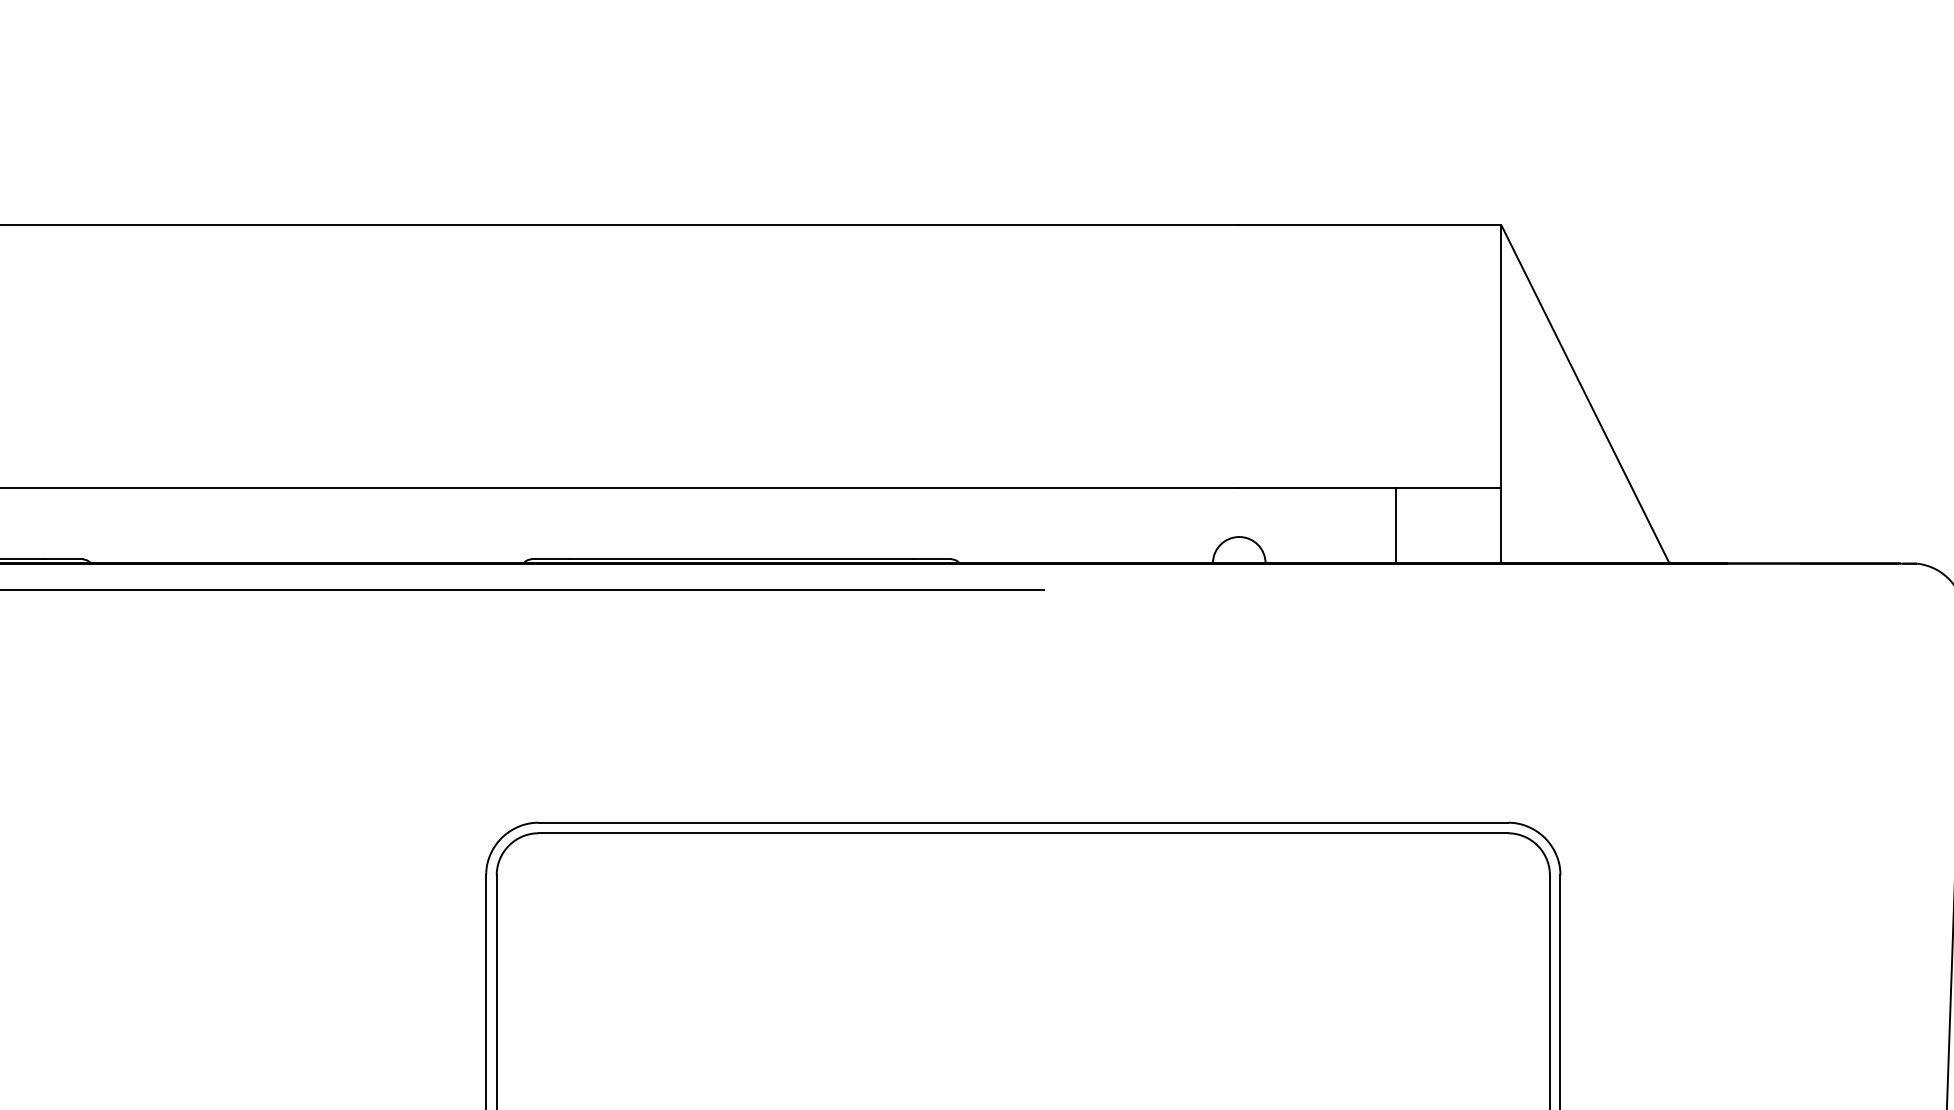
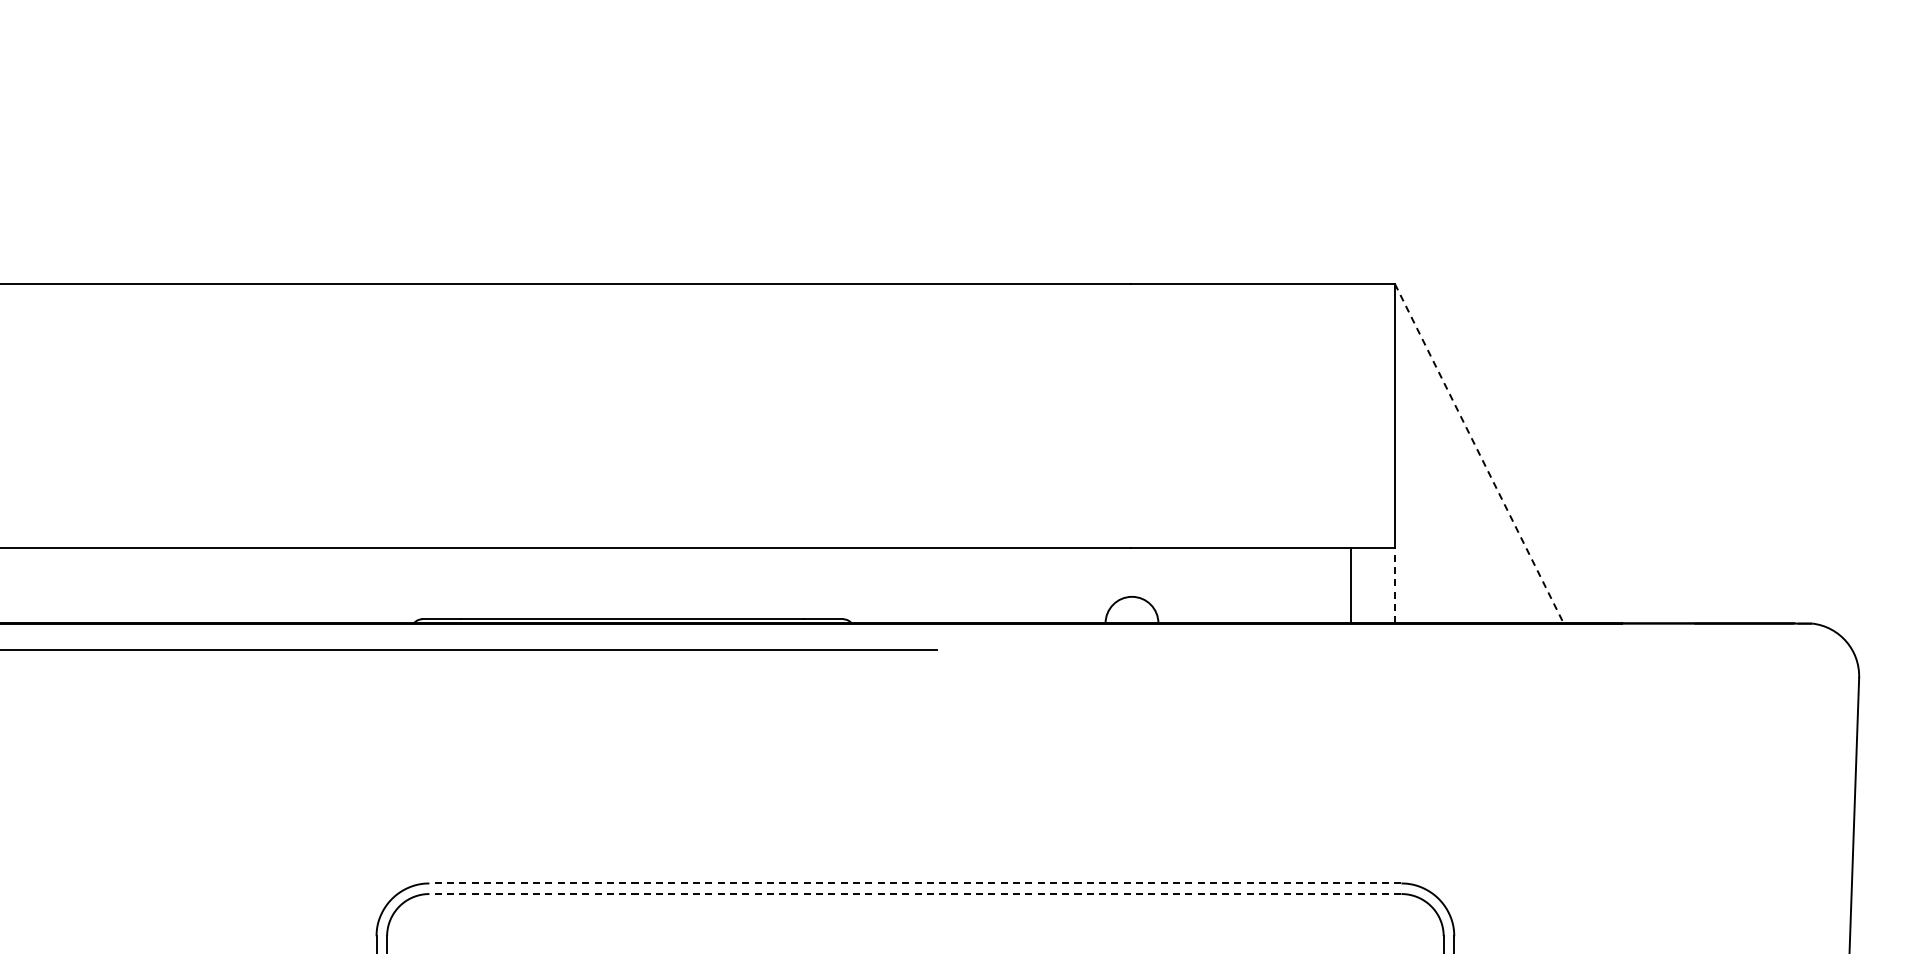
line: (1585, 394) -> (1479, 453), solid -> dashed
line: (1395, 525) -> (1350, 585), moved
line: (1501, 525) -> (1395, 585), solid -> dashed
line: (1022, 822) -> (914, 883), solid -> dashed
line: (1022, 833) -> (914, 894), solid -> dashed

